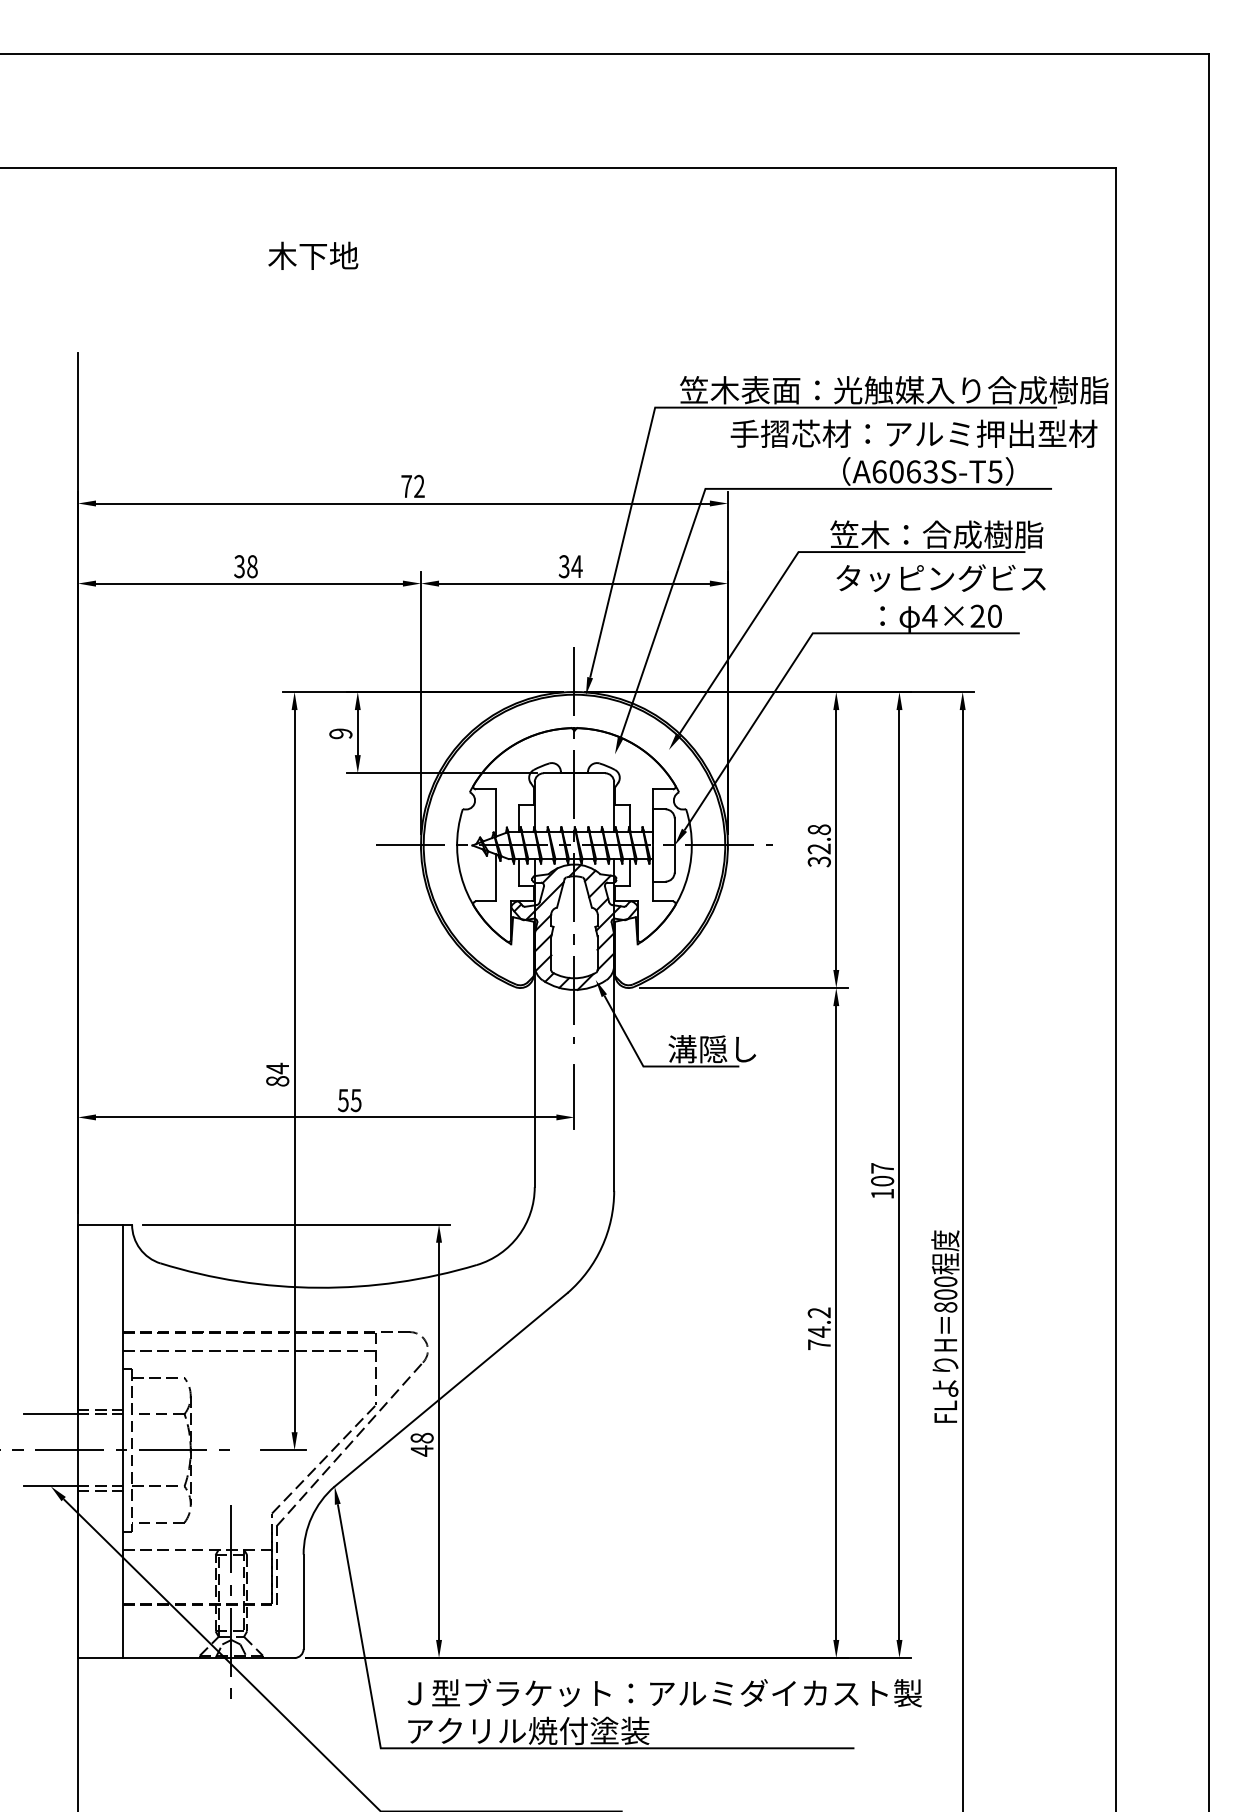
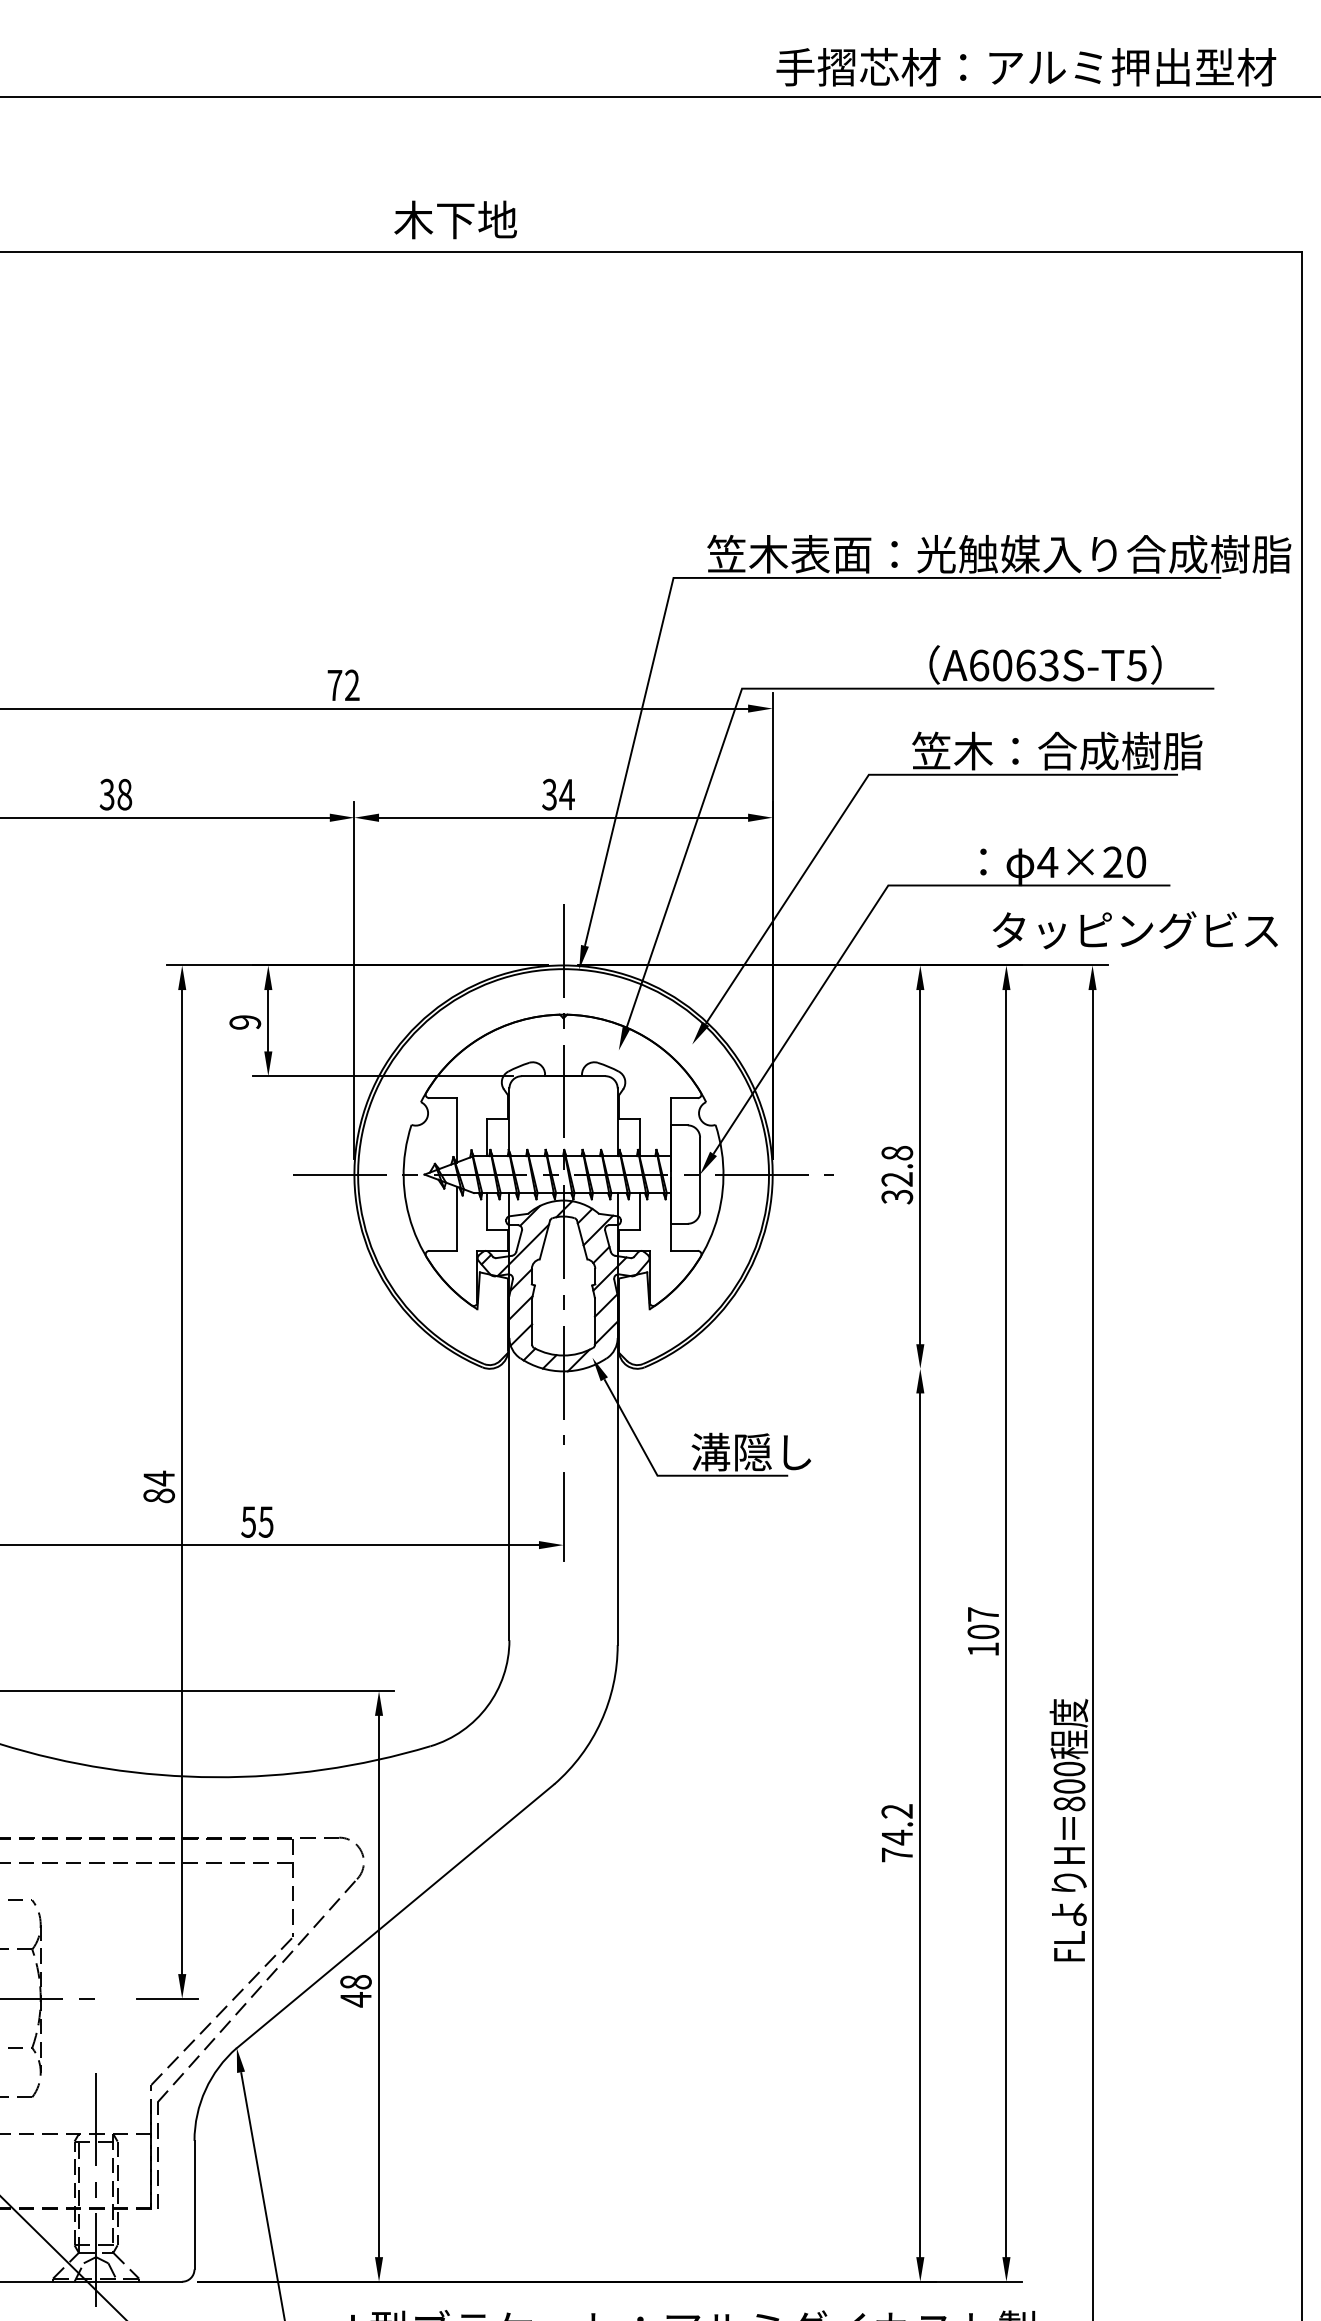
text: (313, 255) -> (455, 219), moved
text: (913, 433) -> (1025, 66), moved
text: (940, 578) -> (1134, 930), moved
line: (743, 988) -> (793, 1369), removed

